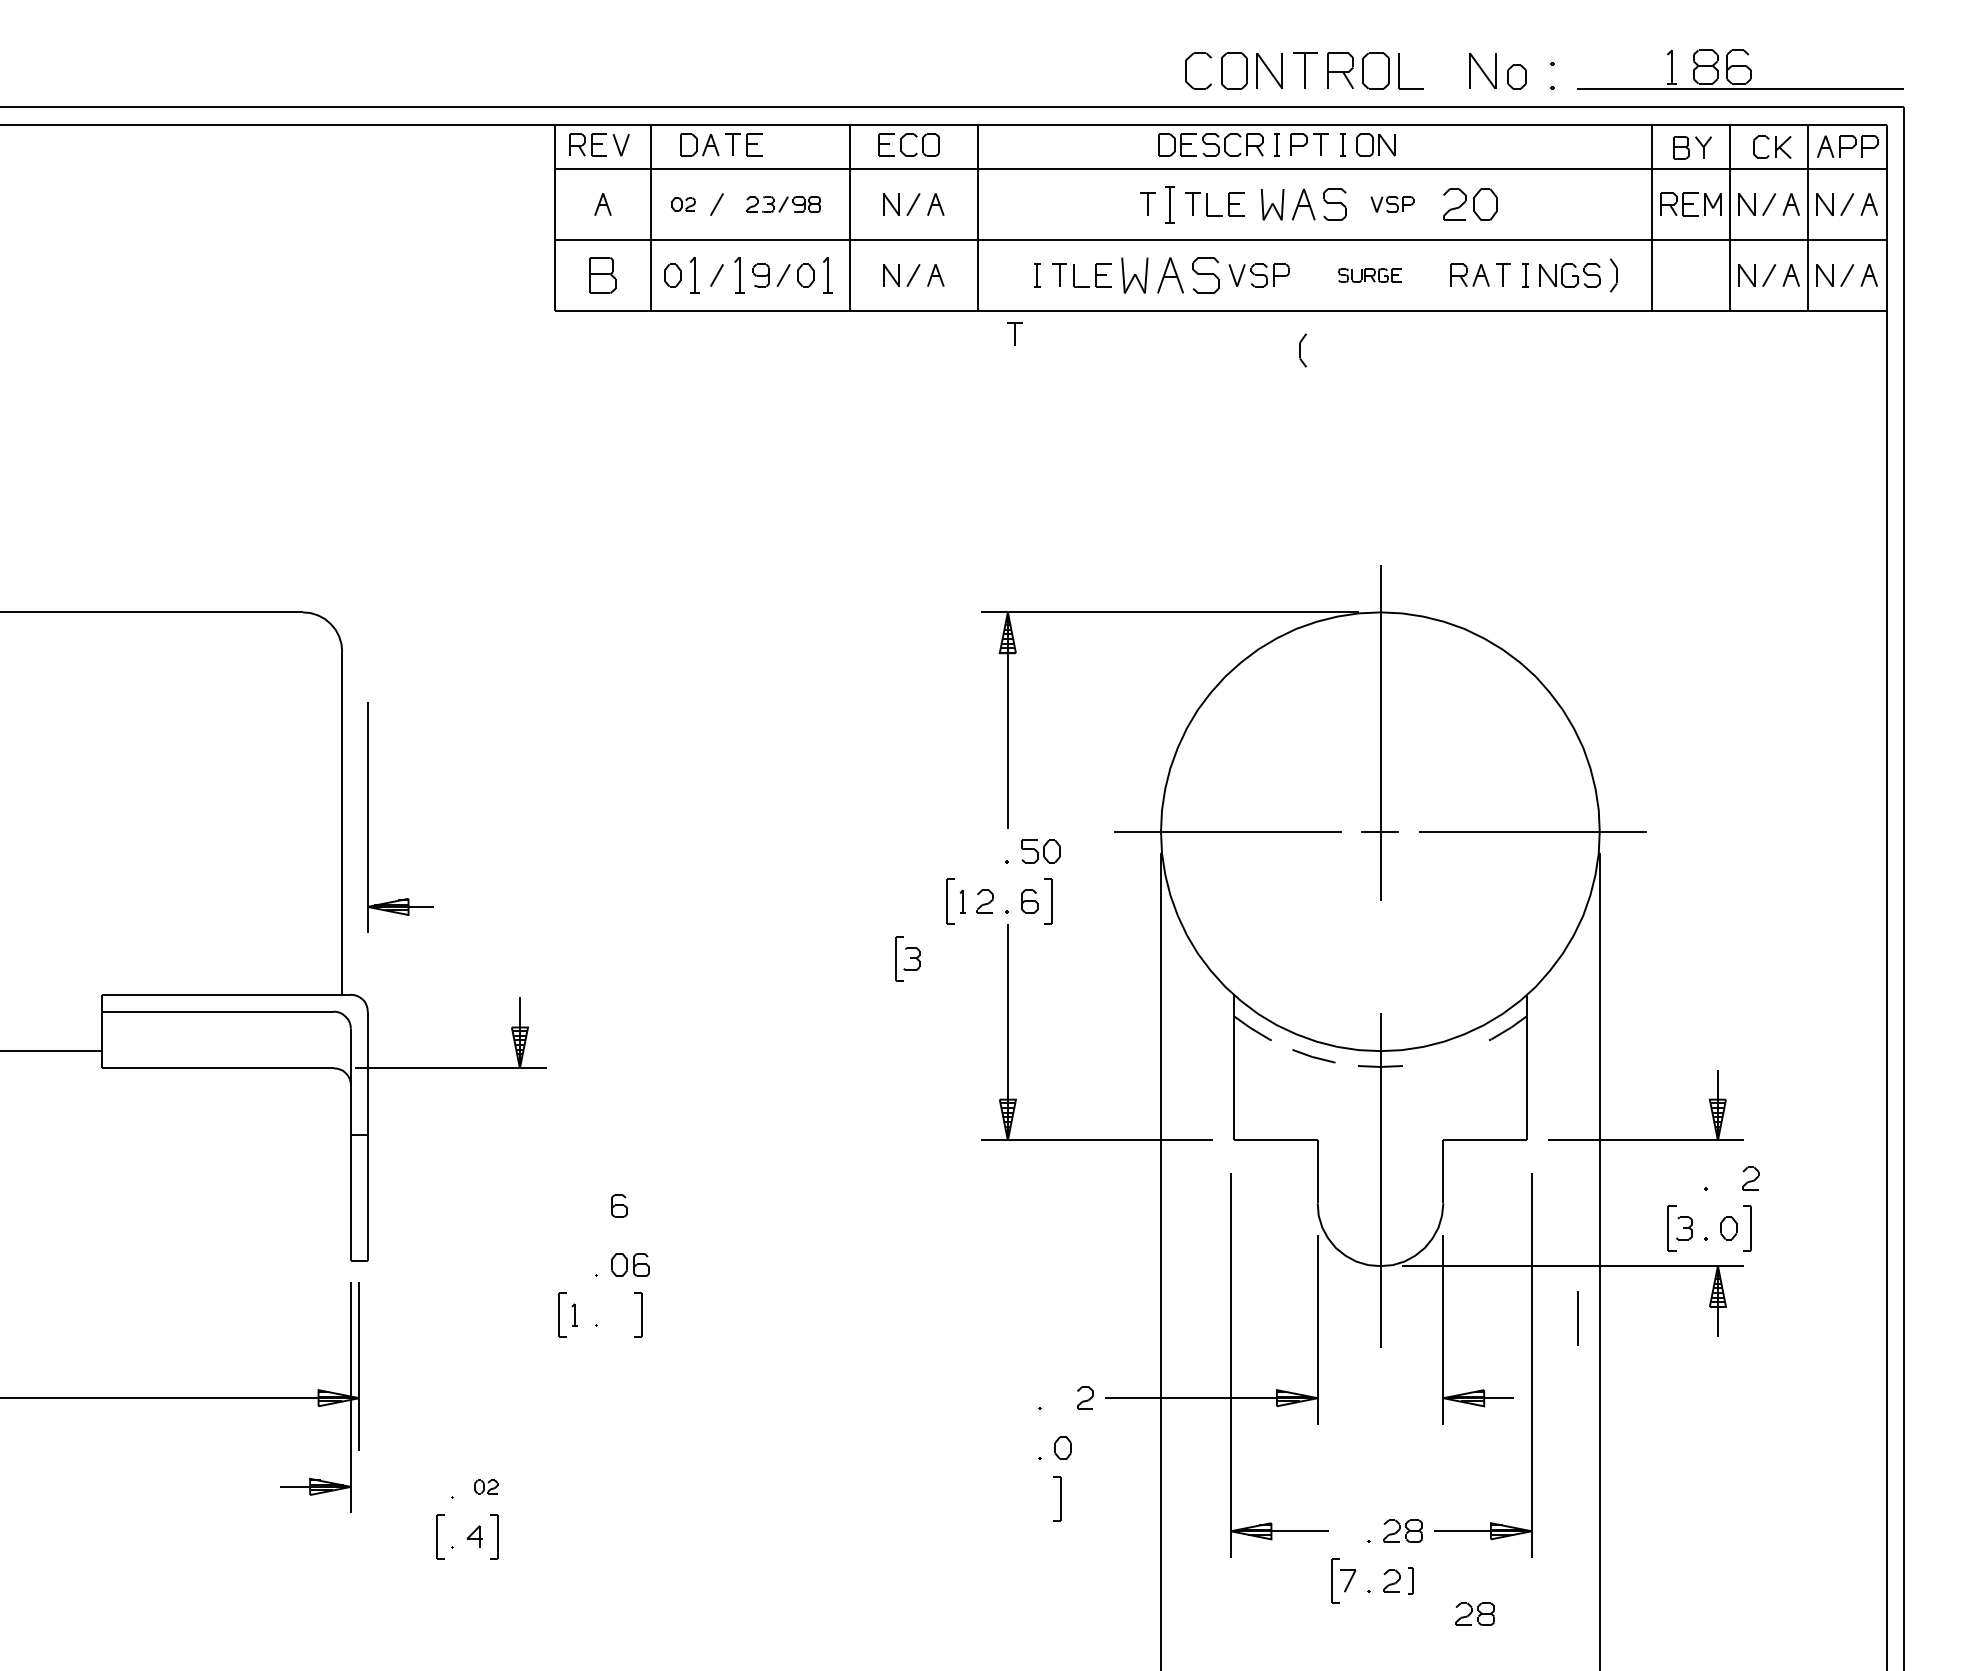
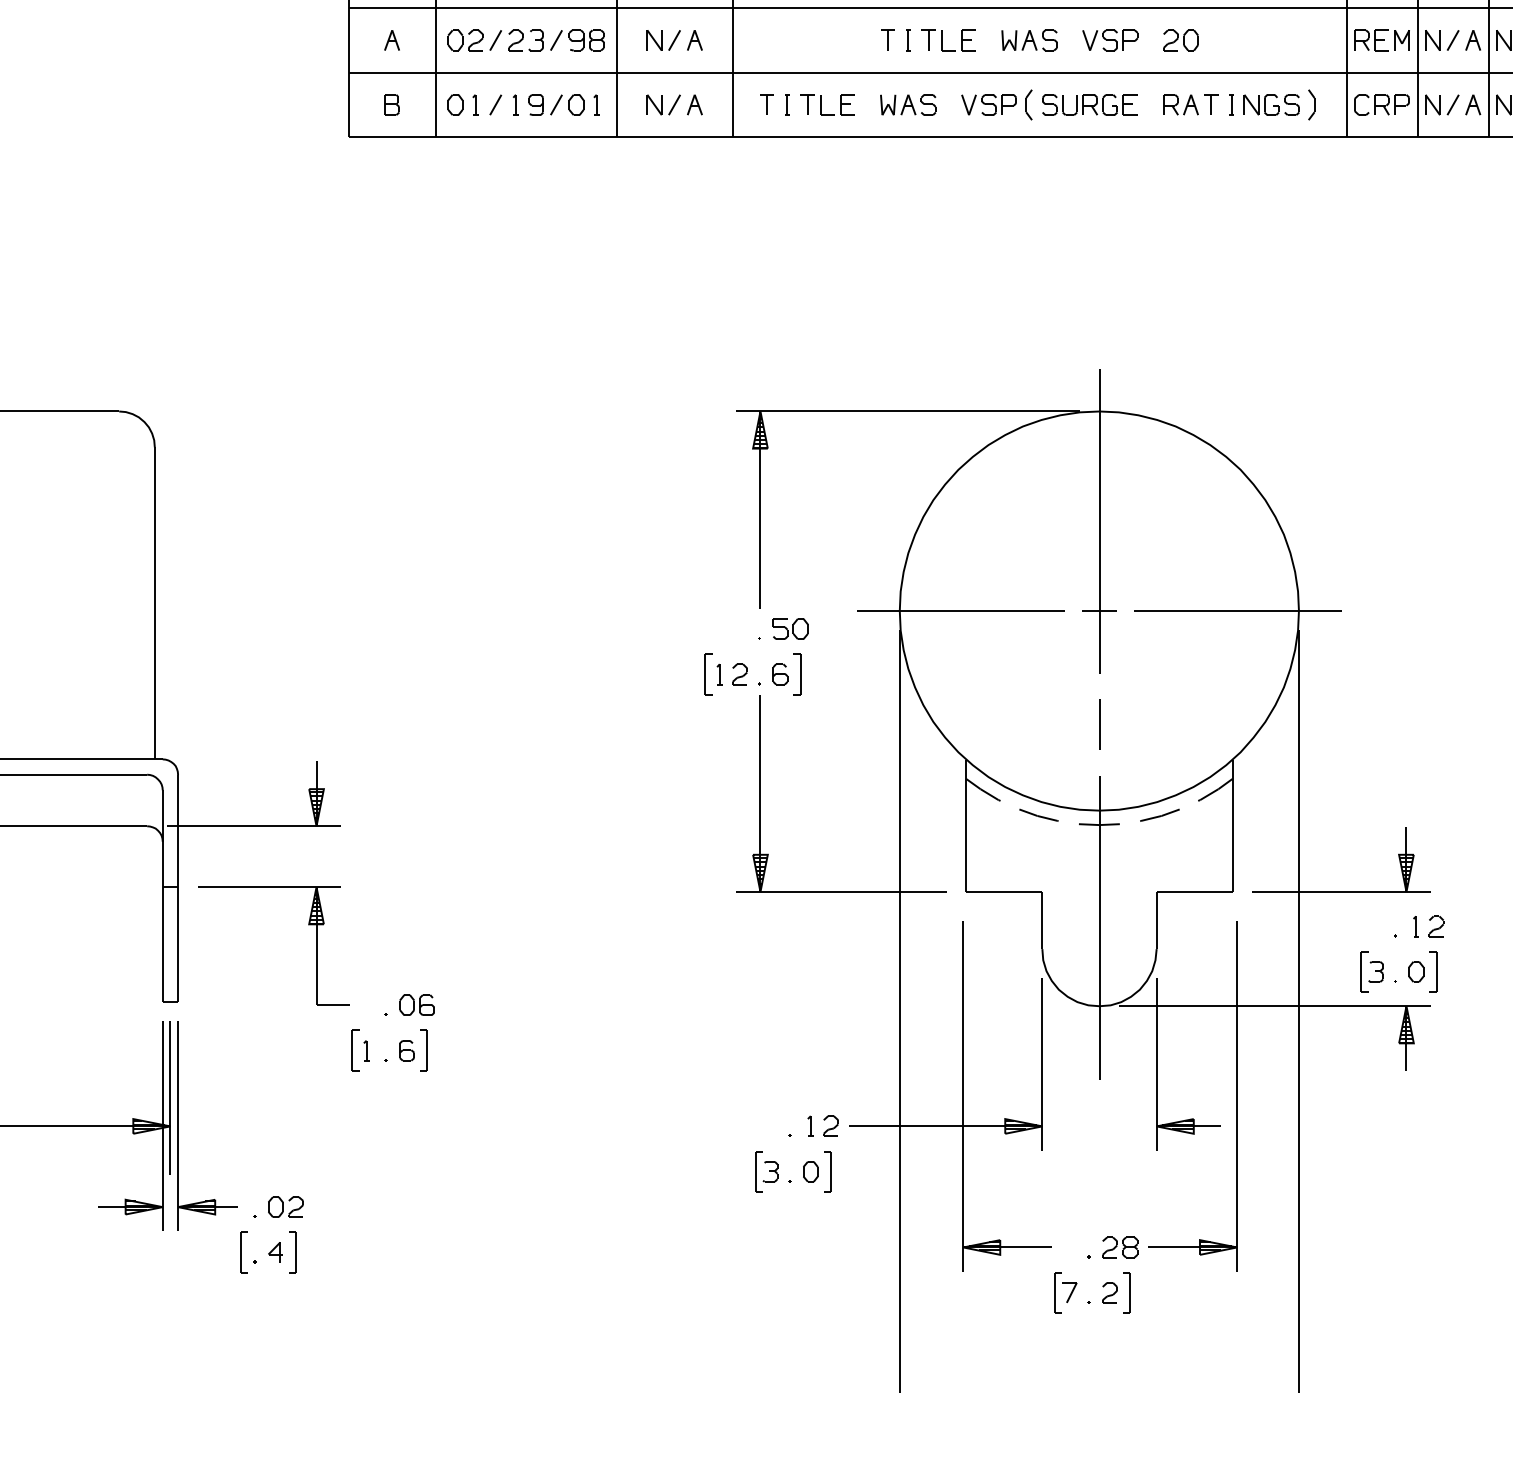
part: (683, 204) -> (465, 40), size x1.67
part: (783, 204) -> (556, 40), size x1.43
part: (1170, 204) -> (908, 40), size x0.62
part: (1303, 204) -> (1029, 40), size x0.71
part: (1392, 204) -> (1110, 40), size x1.43
part: (1469, 204) -> (1180, 40), size x0.71
part: (602, 275) -> (391, 104), size x0.62
part: (694, 275) -> (475, 104), size x0.62
part: (738, 275) -> (515, 104), size x0.62
part: (827, 275) -> (596, 104), size x0.62
part: (1170, 275) -> (908, 104), size x0.62
part: (1369, 275) -> (1089, 104), size x1.67
part: (1690, 275) -> (1381, 104), added
part: (1014, 333) -> (766, 104), moved
part: (1302, 350) -> (1028, 104), moved
part: (368, 817) -> (178, 1125), moved
part: (907, 958) -> (766, 1171), moved
line: (1446, 1056) -> (1159, 815), added
part: (510, 1176) -> (307, 924), added
part: (1728, 1178) -> (1416, 926), added
part: (619, 1205) -> (407, 1050), moved
line: (1577, 1318) -> (1099, 724), moved
part: (1062, 1397) -> (810, 1125), added
part: (485, 1486) -> (285, 1206), size x1.67
part: (1057, 1498) -> (828, 1171), moved
part: (1410, 1580) -> (1126, 1292), size x1.67
part: (1474, 1613) -> (1184, 1322), removed

